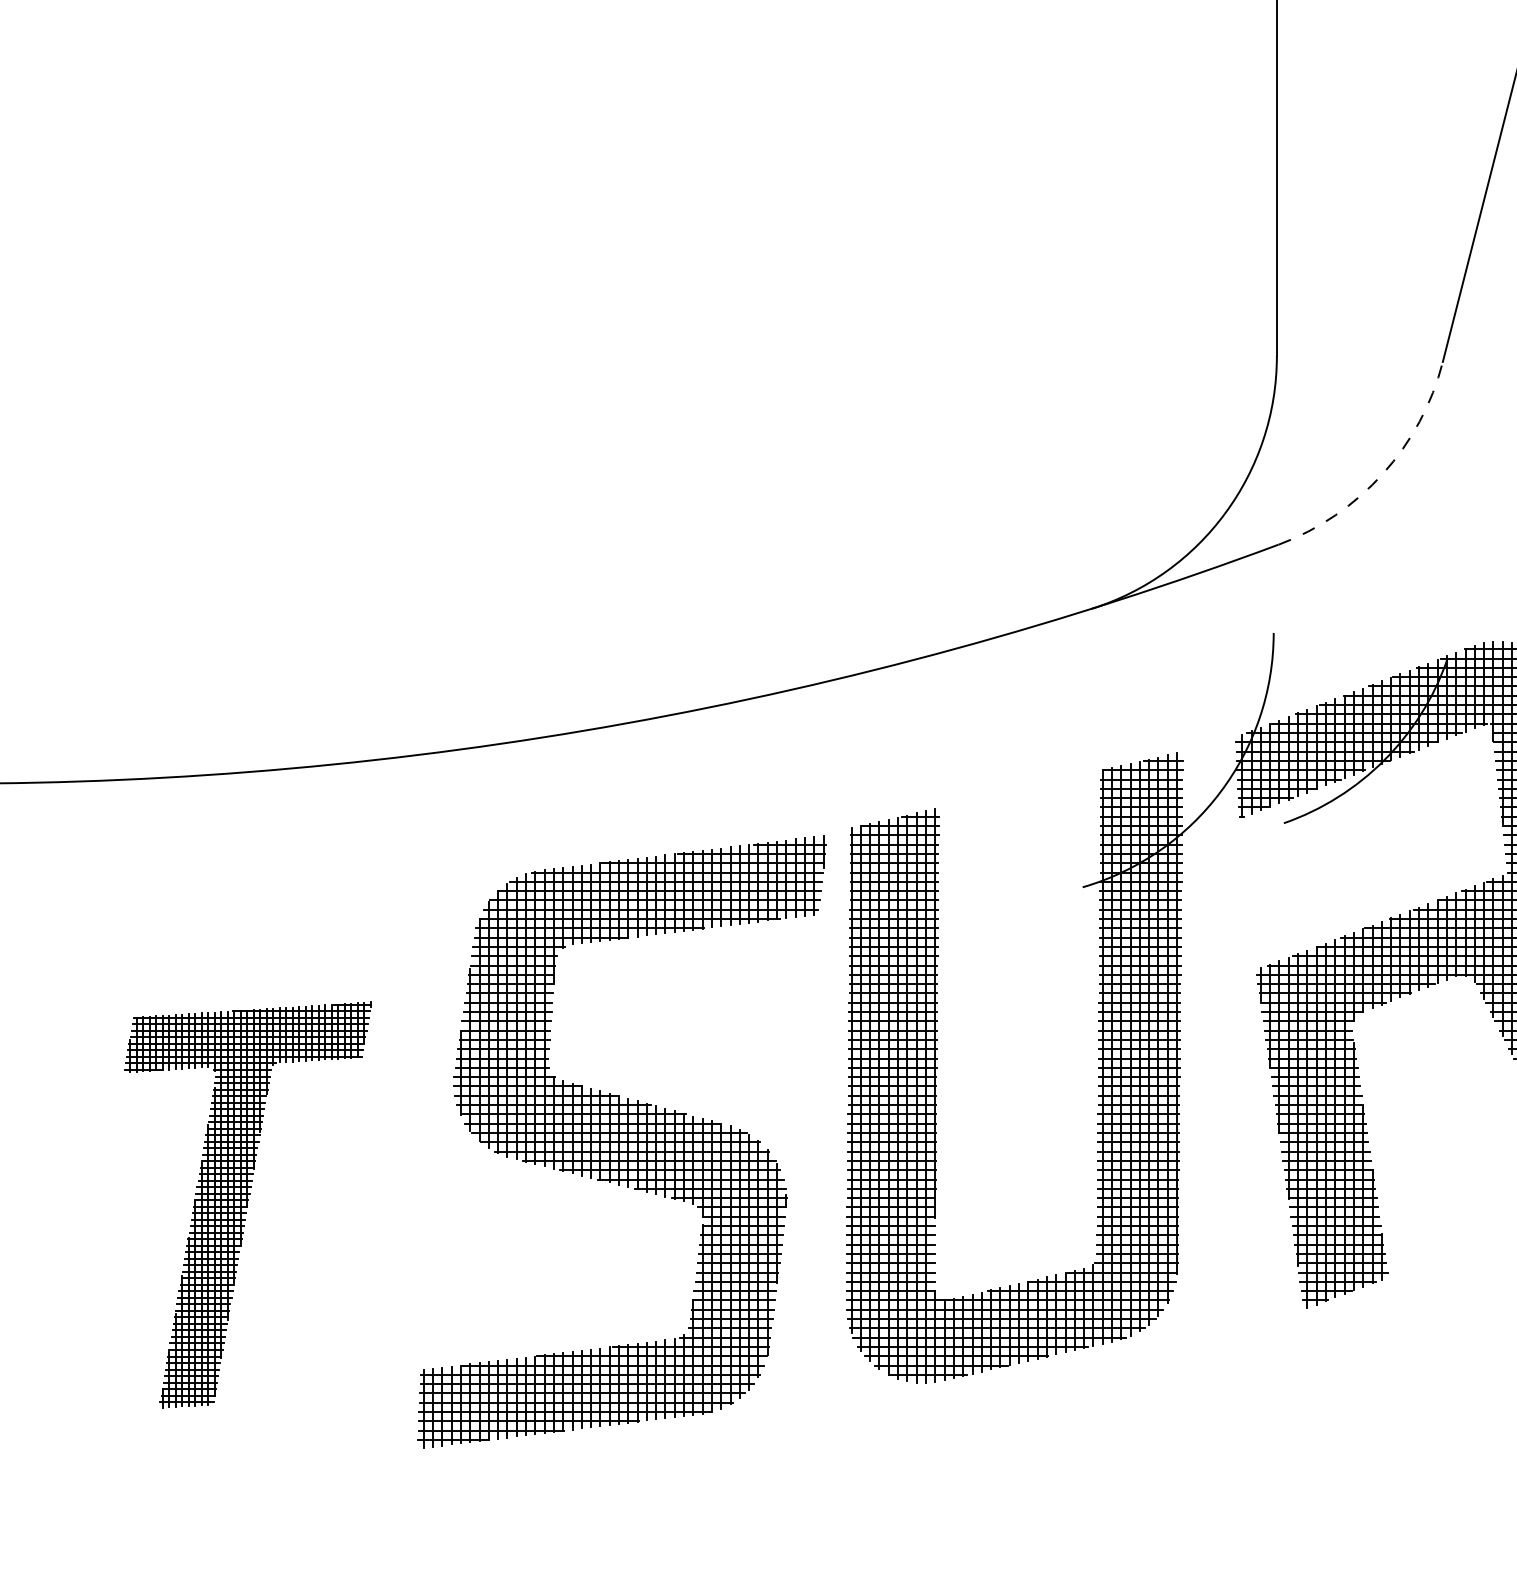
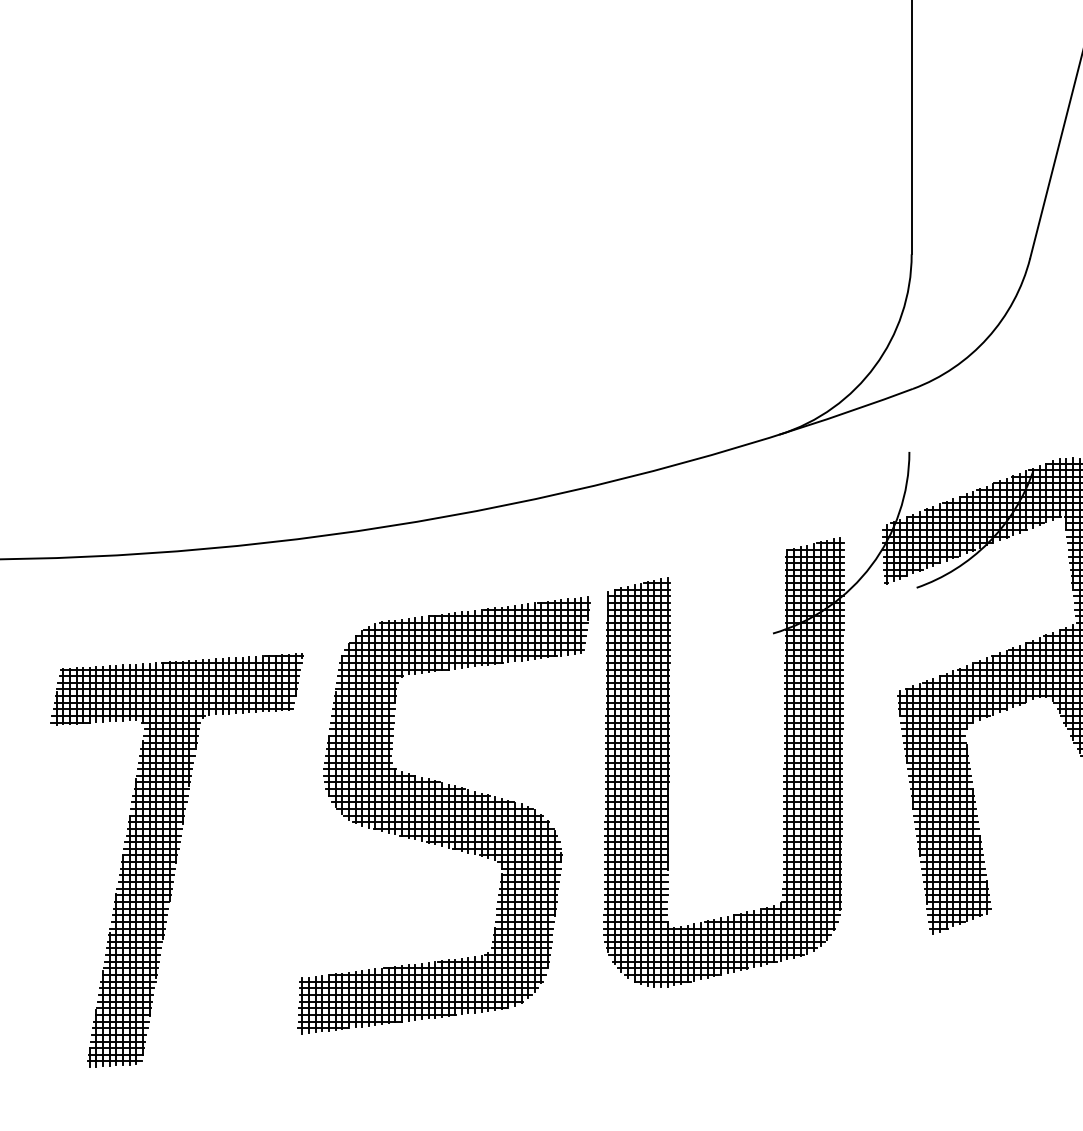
arc: (1383, 474) -> (987, 338), dashed -> solid
part: (247, 1205) -> (176, 860), size x1.43

